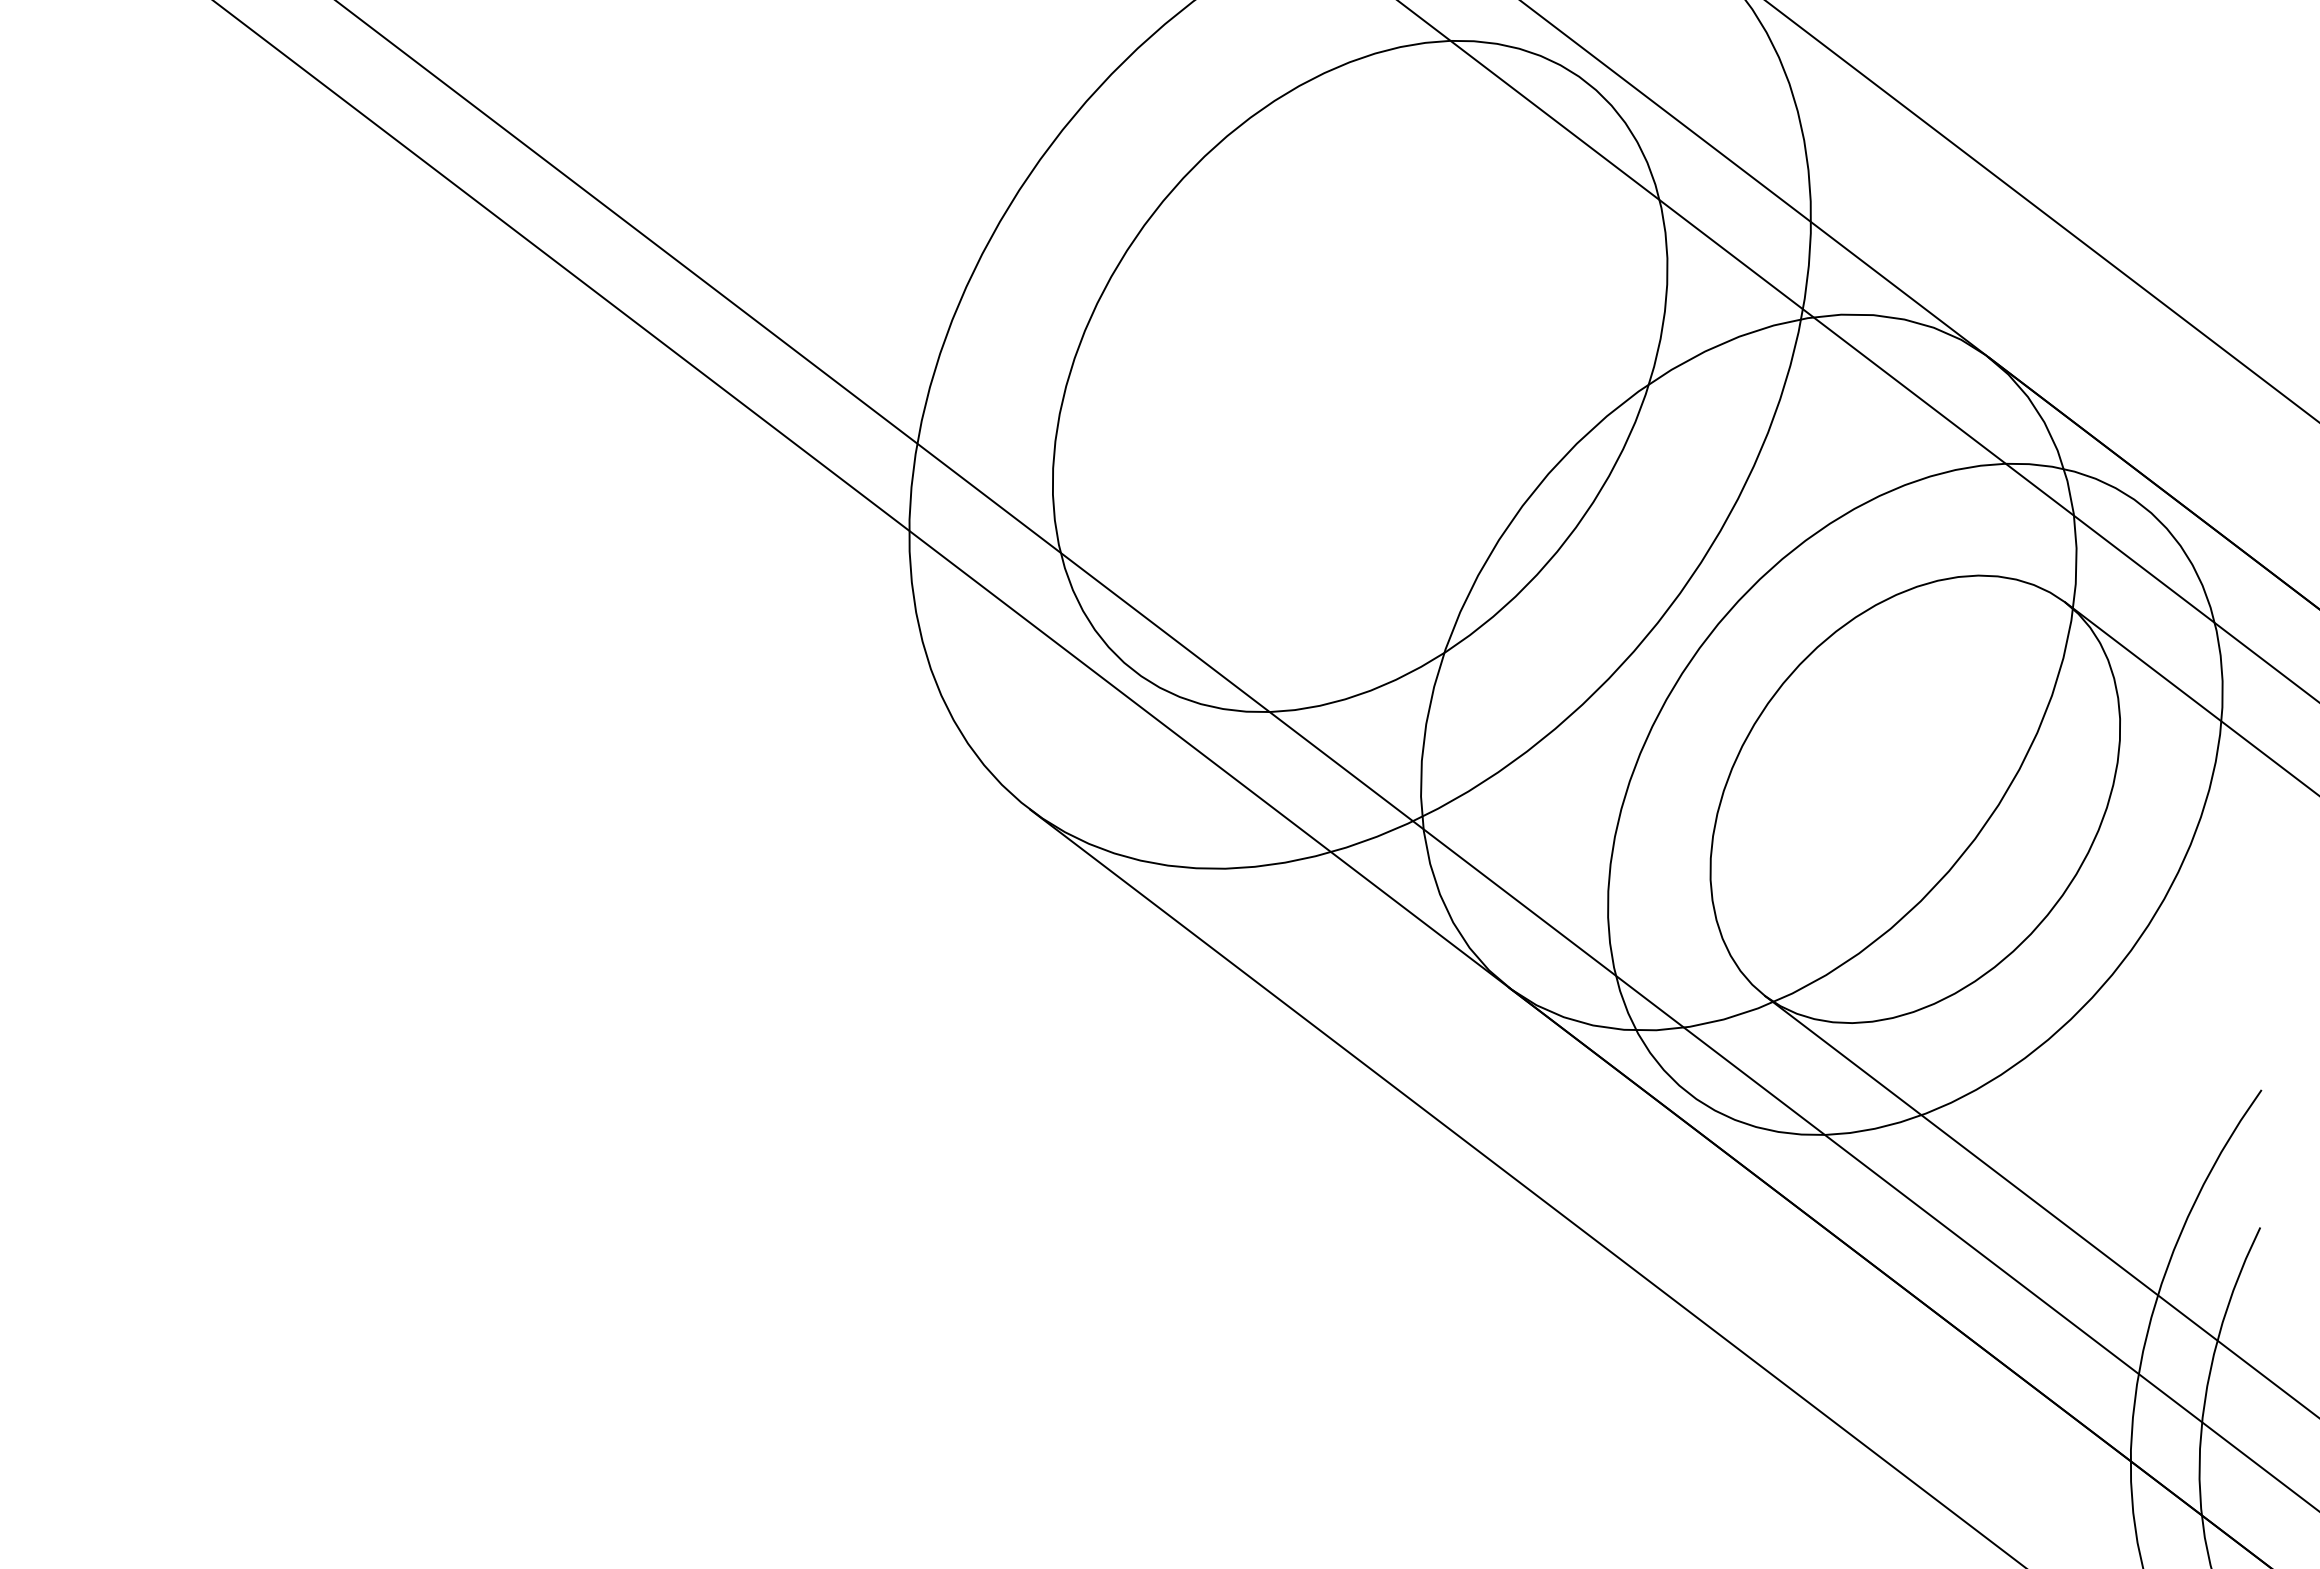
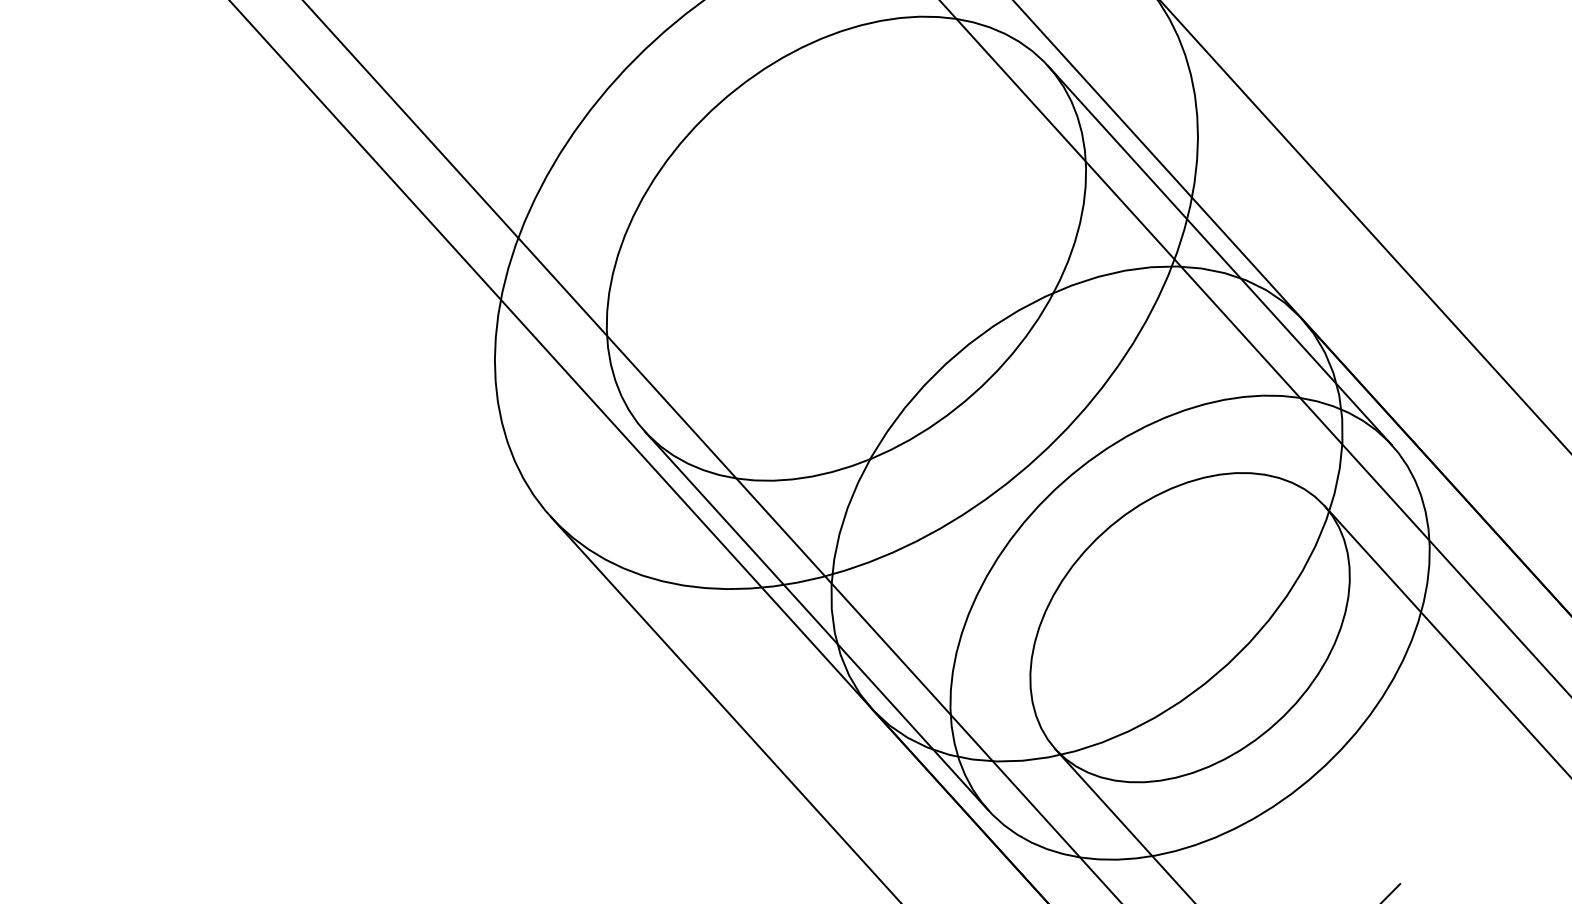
line: (1862, 292) -> (1219, 255), added
line: (1412, 882) -> (816, 620), added

